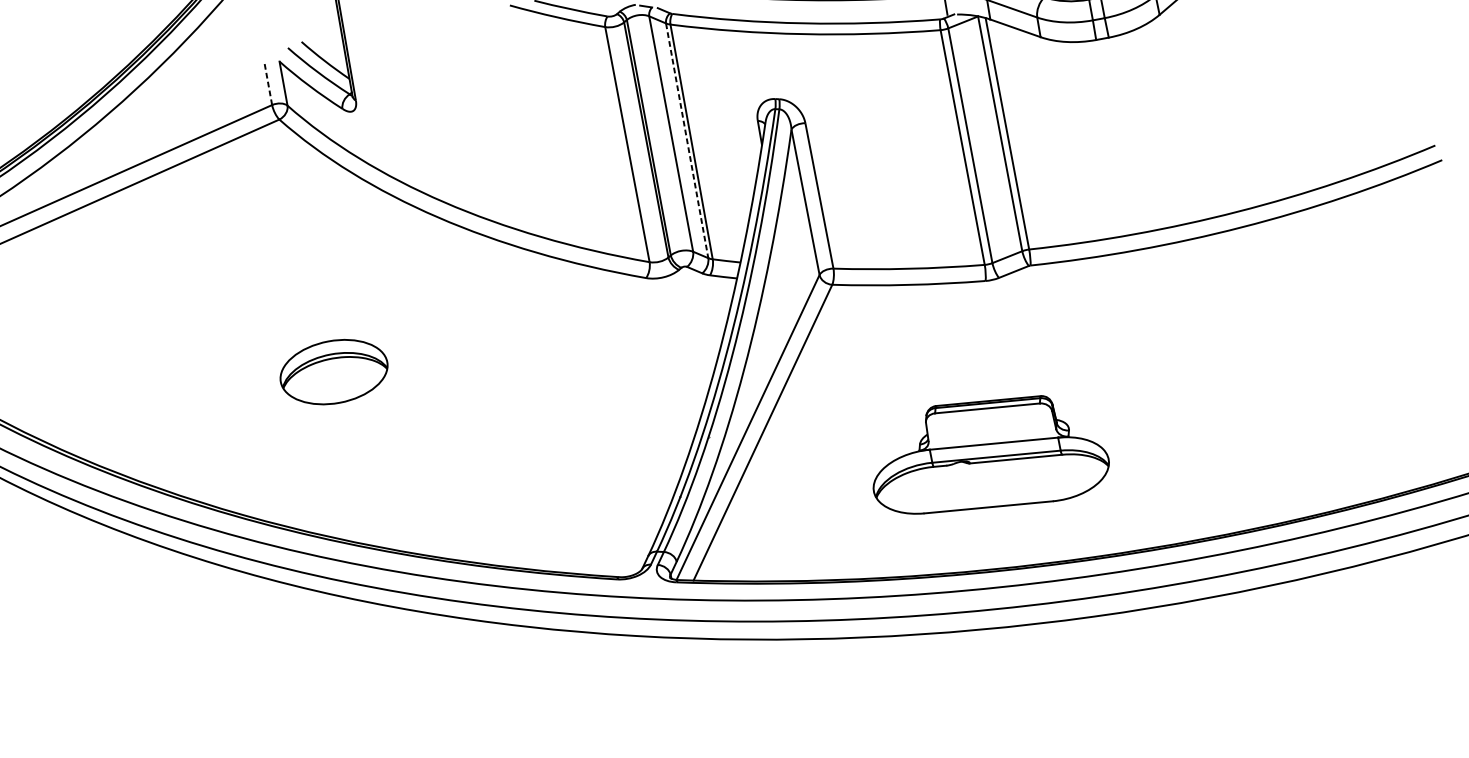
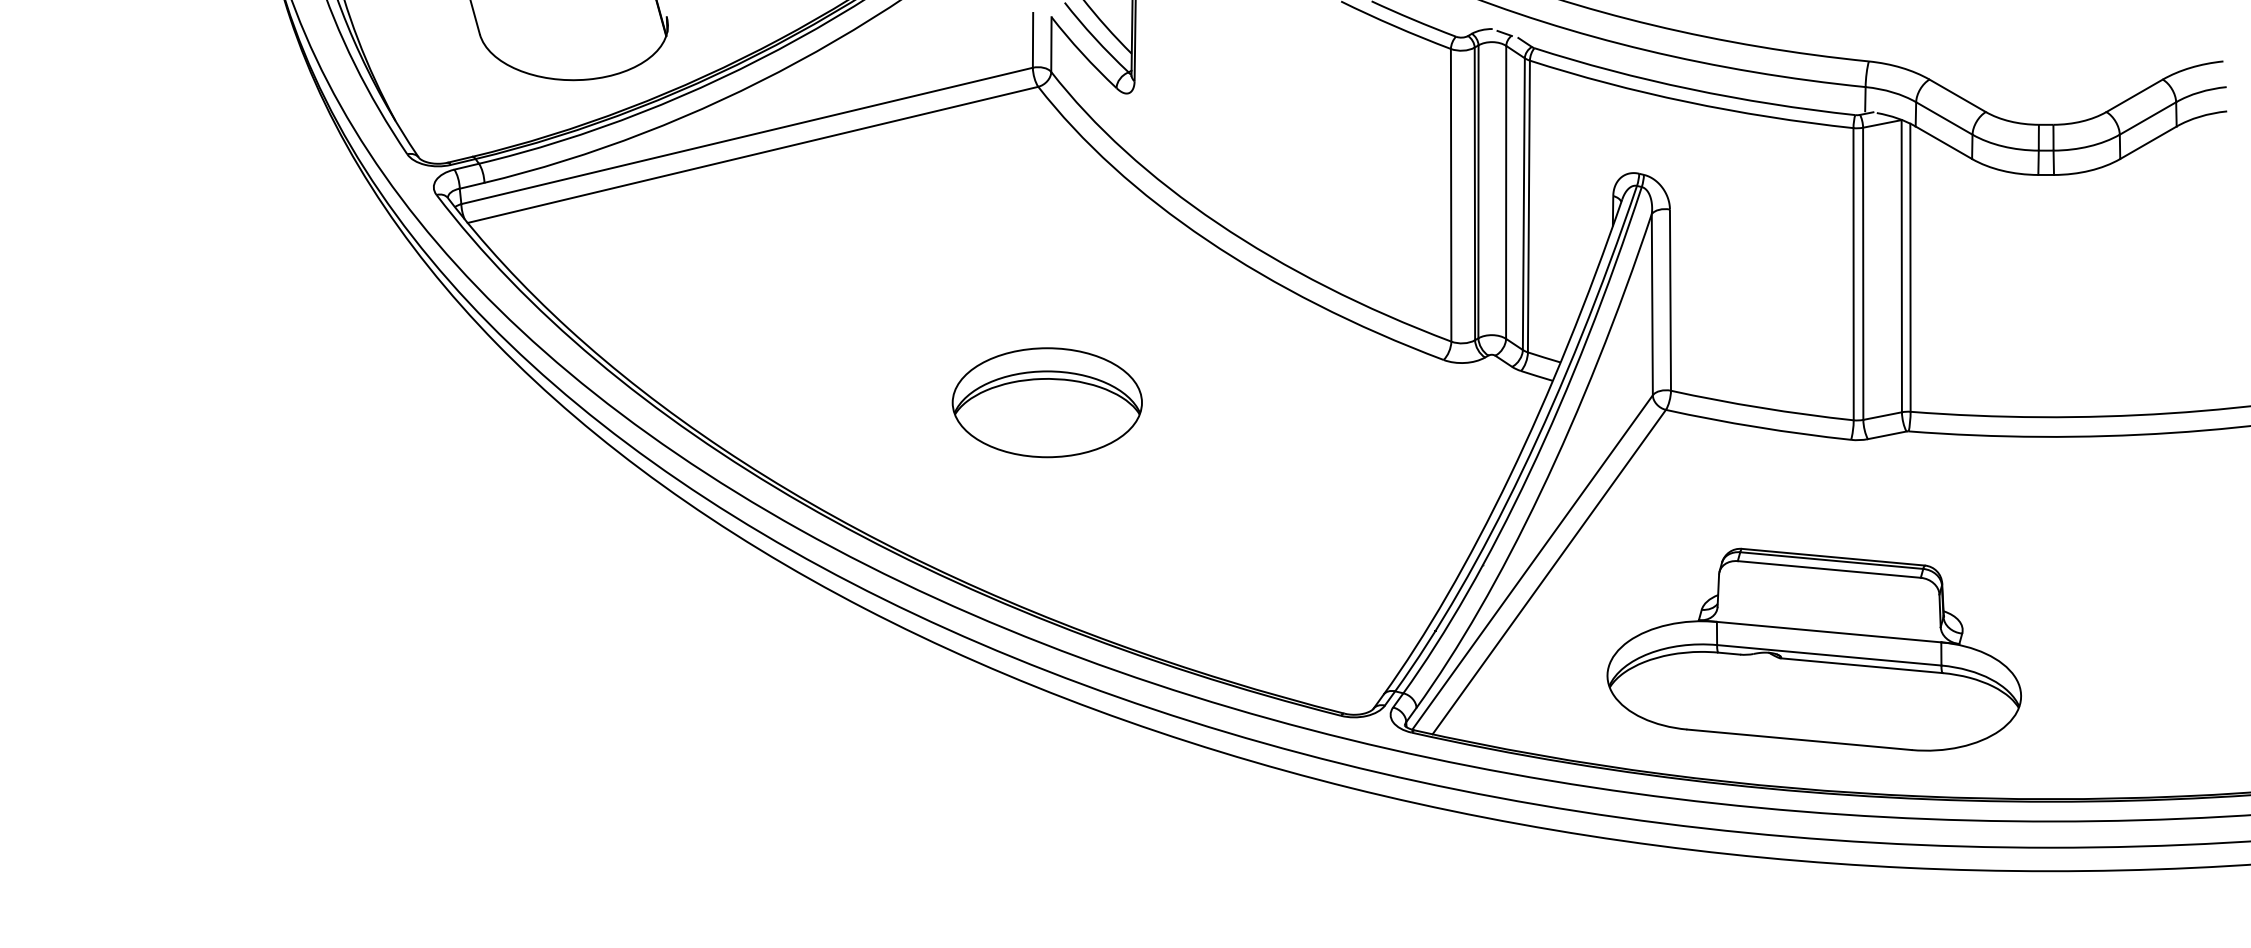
line: (268, 82) -> (1033, 39), dashed -> solid
line: (686, 141) -> (1523, 204), dashed -> solid
part: (333, 371) -> (1046, 402), size x1.43
part: (986, 455) -> (1813, 649), size x1.43

